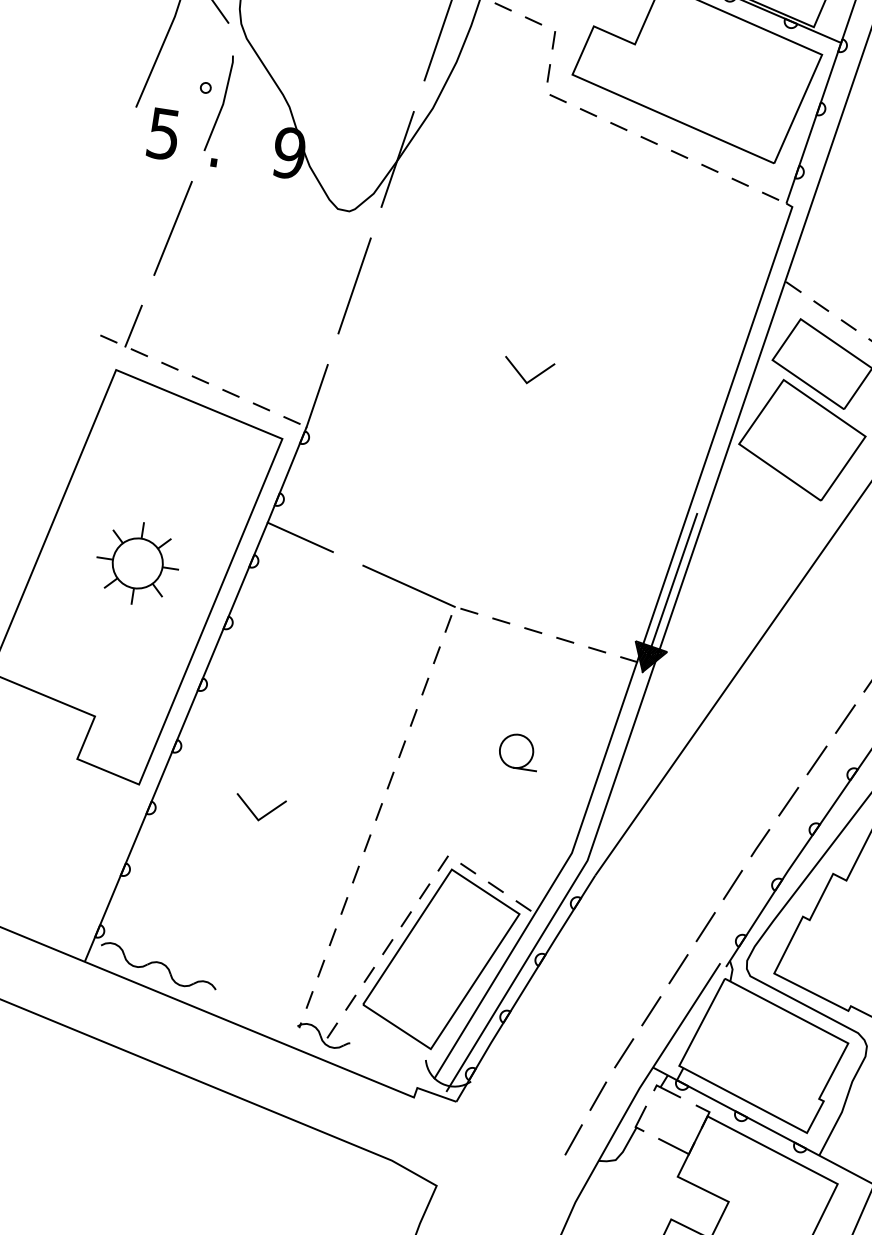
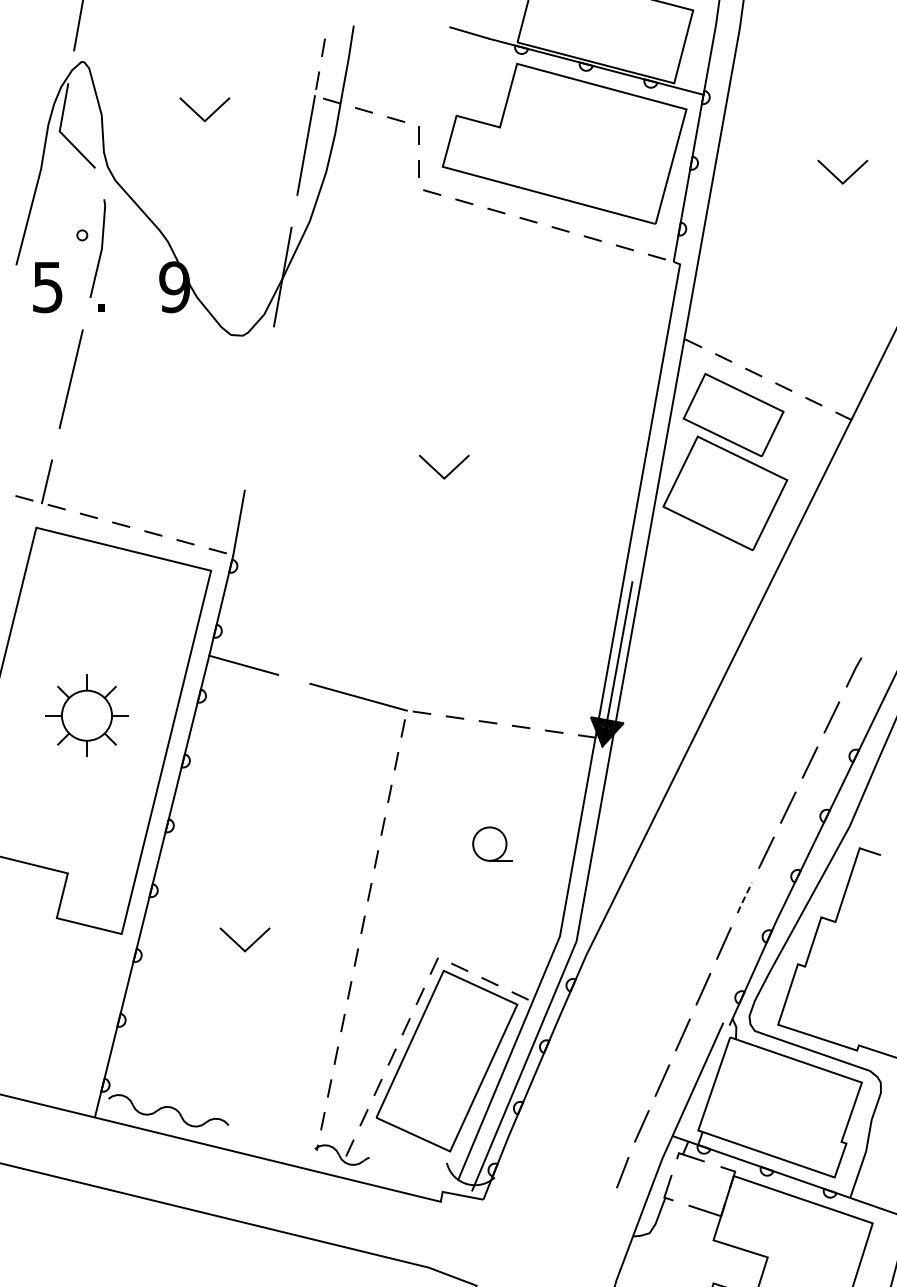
line: (354, 285) -> (259, 408), removed
line: (760, 843) -> (744, 898), solid -> dashed
line: (573, 1139) -> (604, 1219), removed

